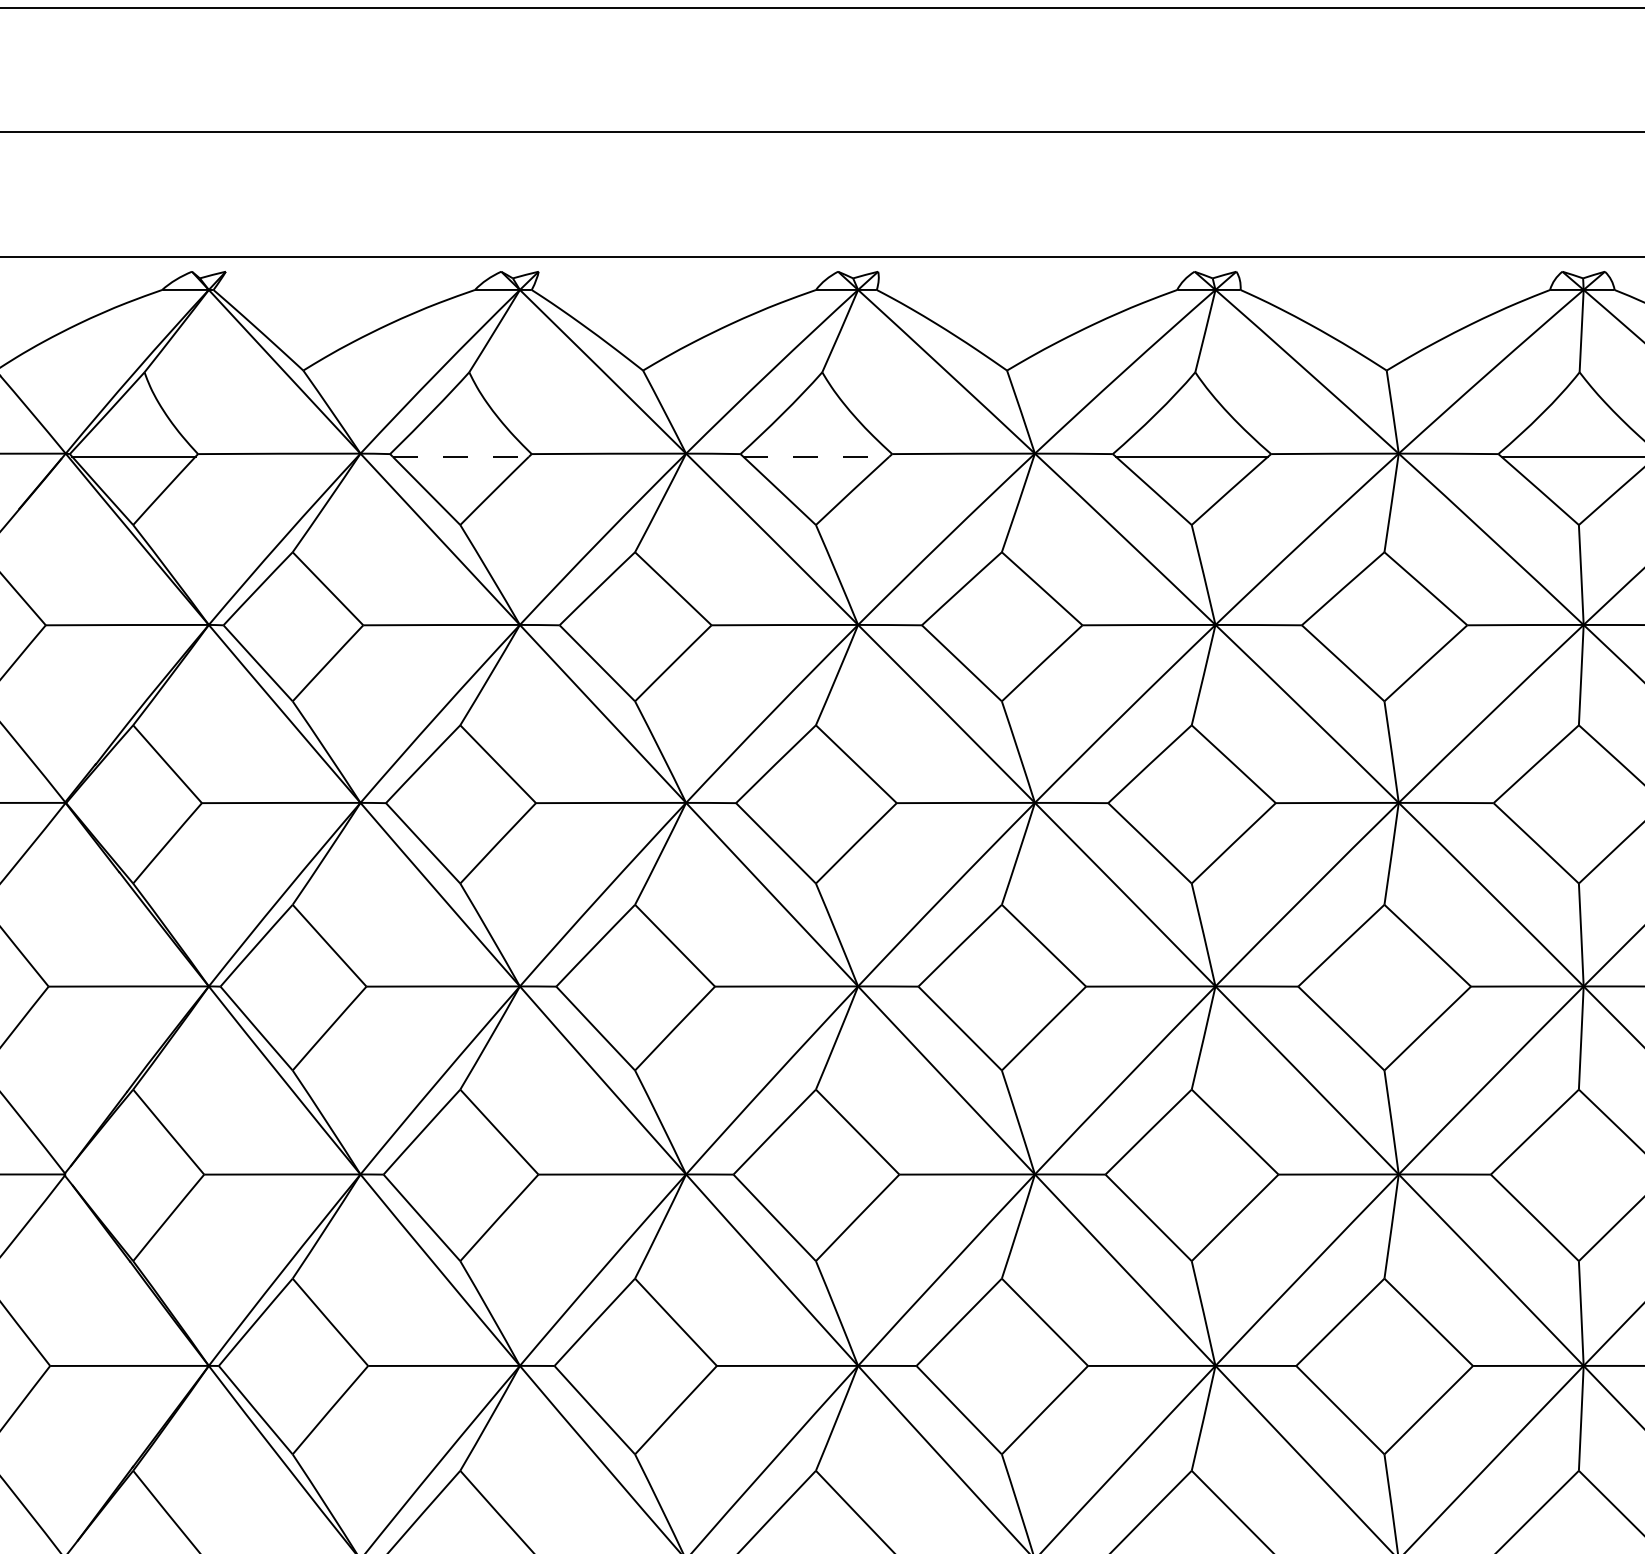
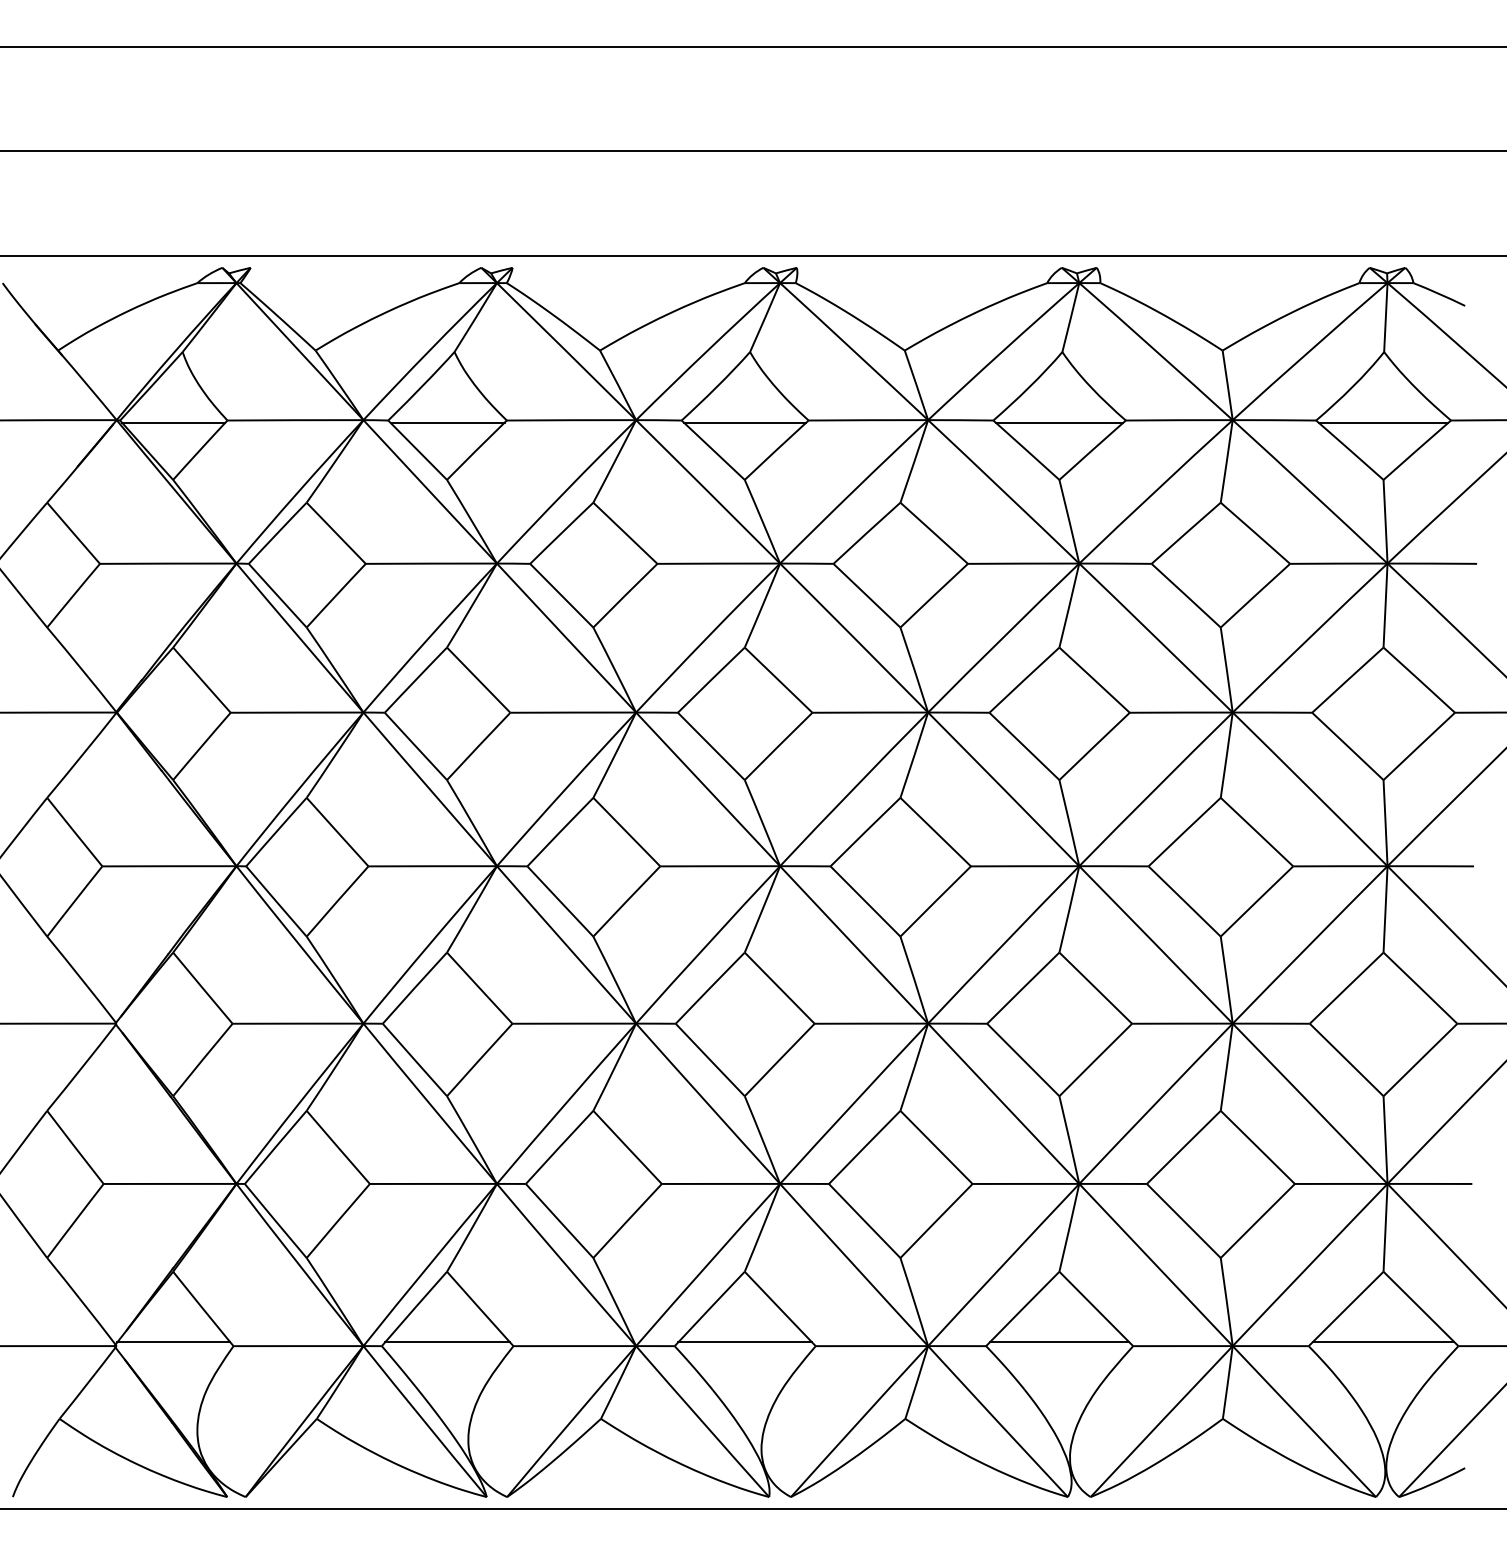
line: (462, 456) -> (448, 422), dashed -> solid
line: (816, 456) -> (745, 422), dashed -> solid

